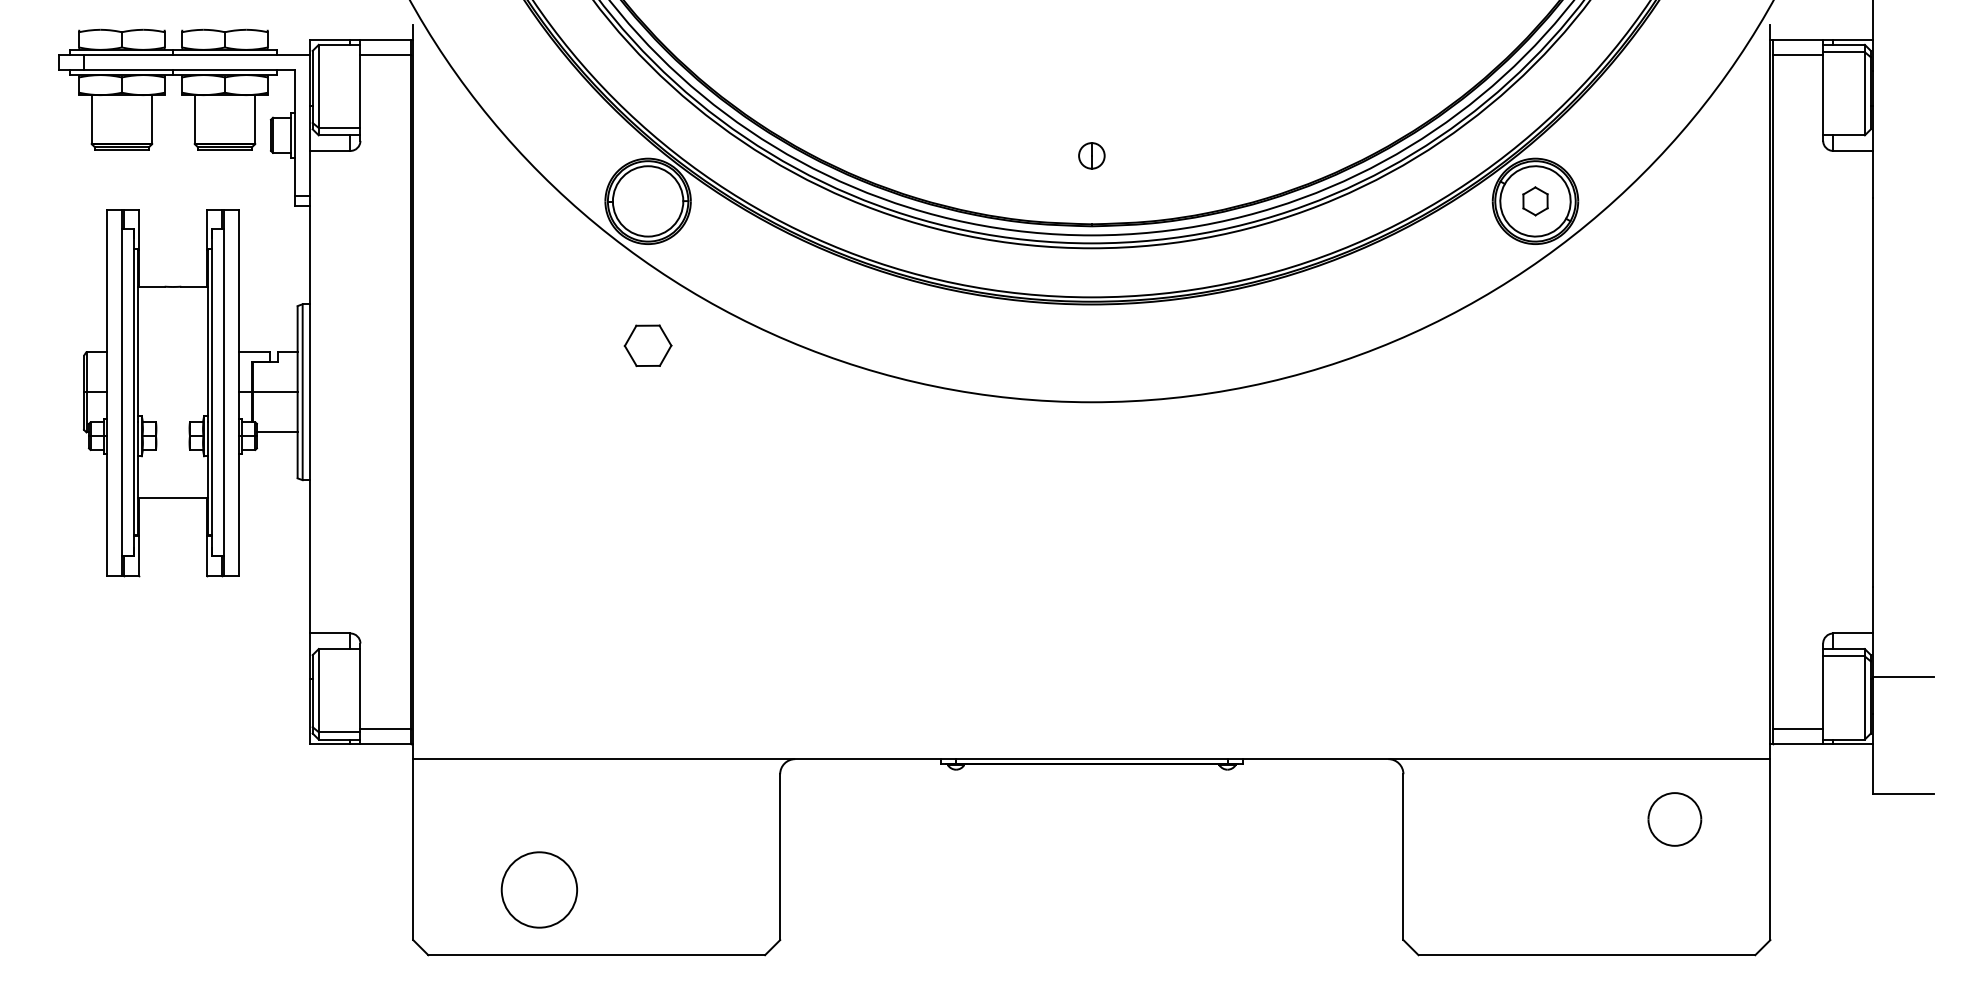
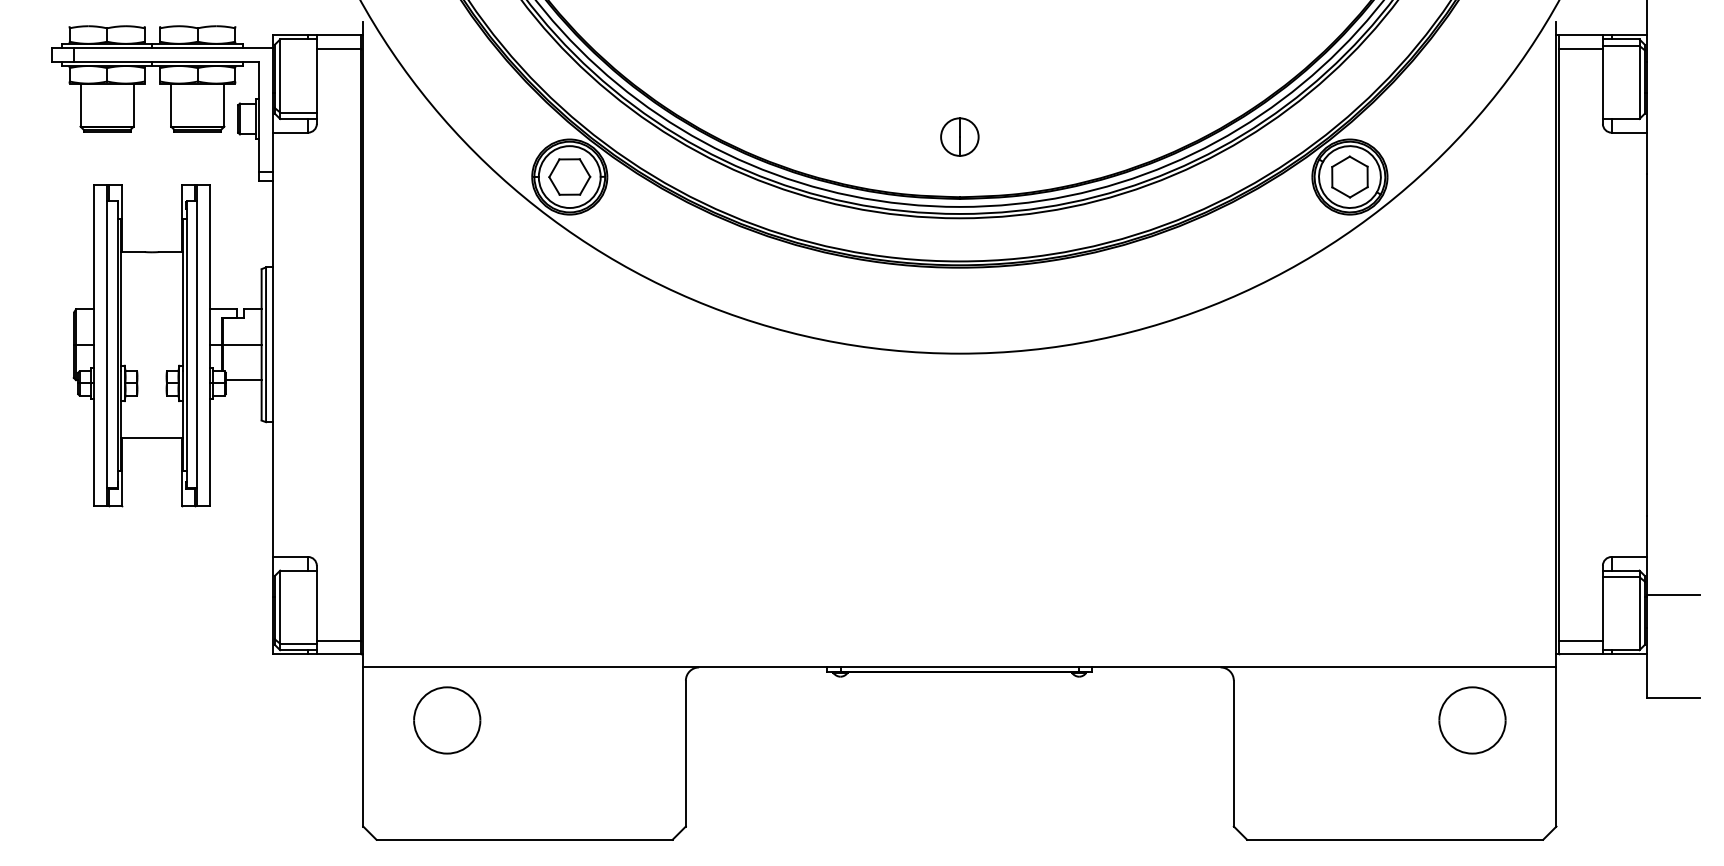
part: (1091, 155) -> (959, 136), size x1.67
part: (1534, 200) -> (1349, 176), size x1.67
part: (647, 345) -> (569, 176), moved
part: (1674, 819) -> (1472, 720), size x1.43
part: (539, 890) -> (447, 720), moved

